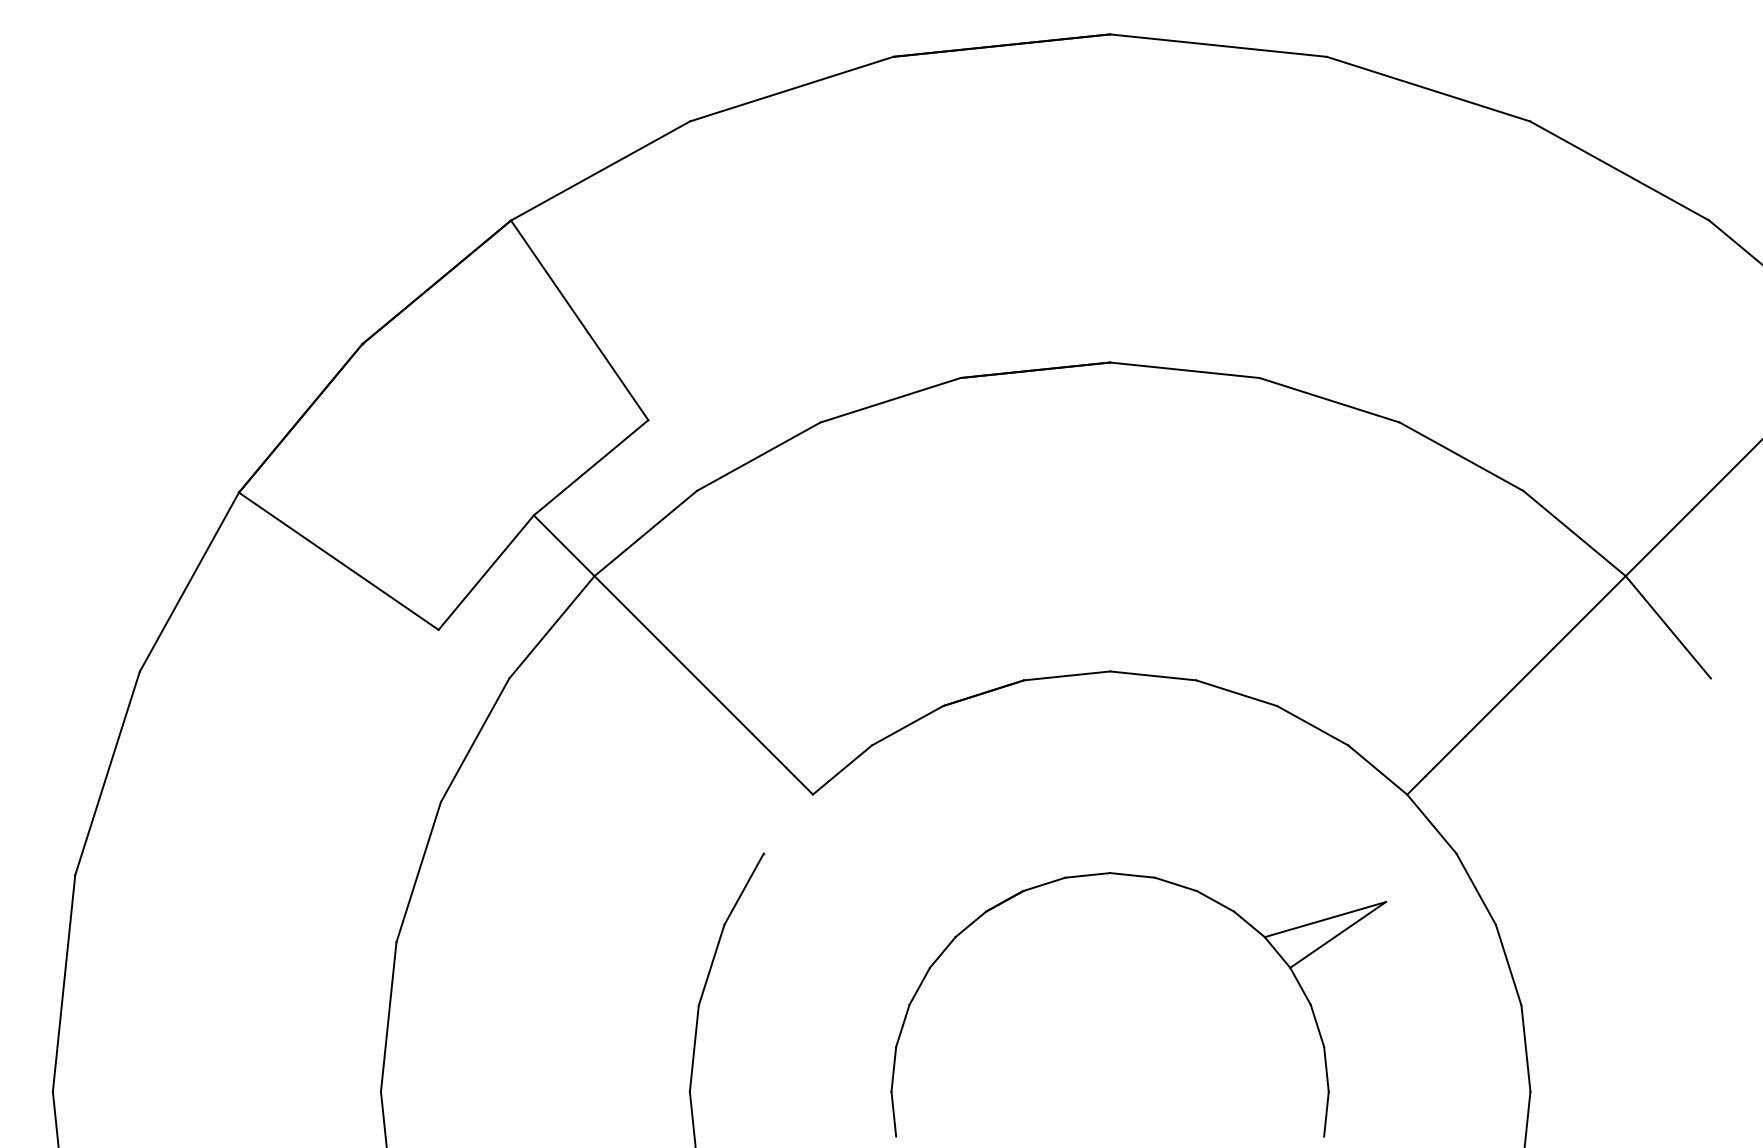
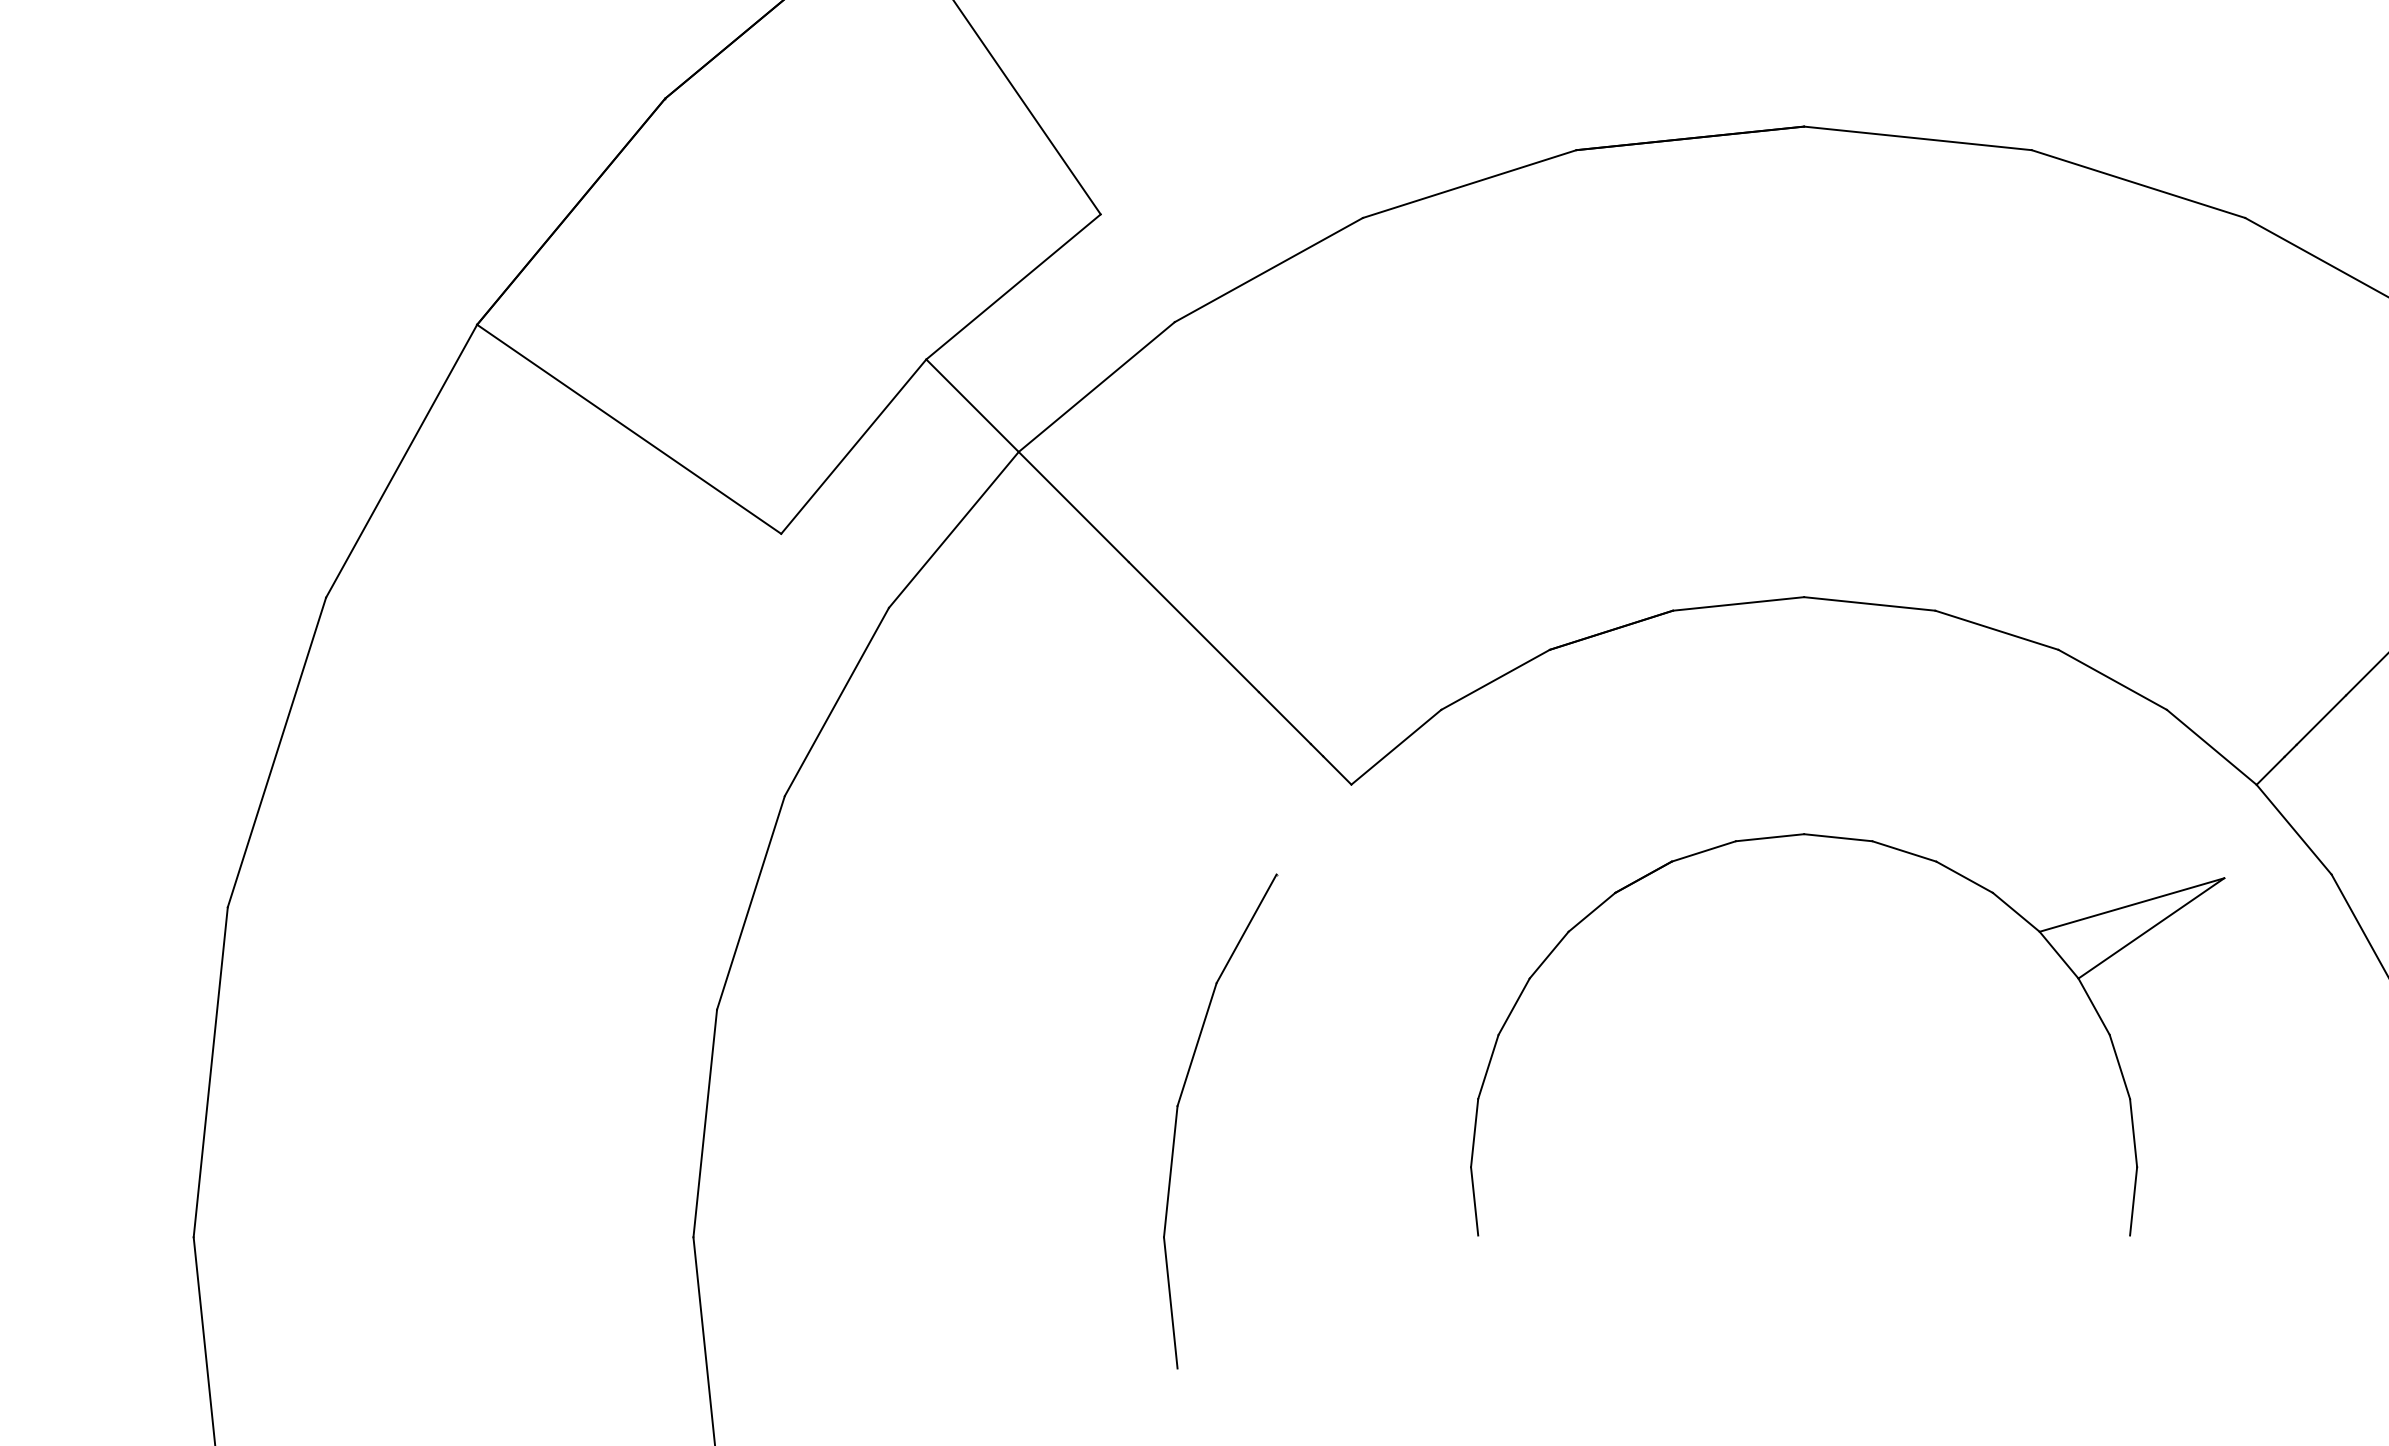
part: (1178, 886) -> (1908, 854), moved

